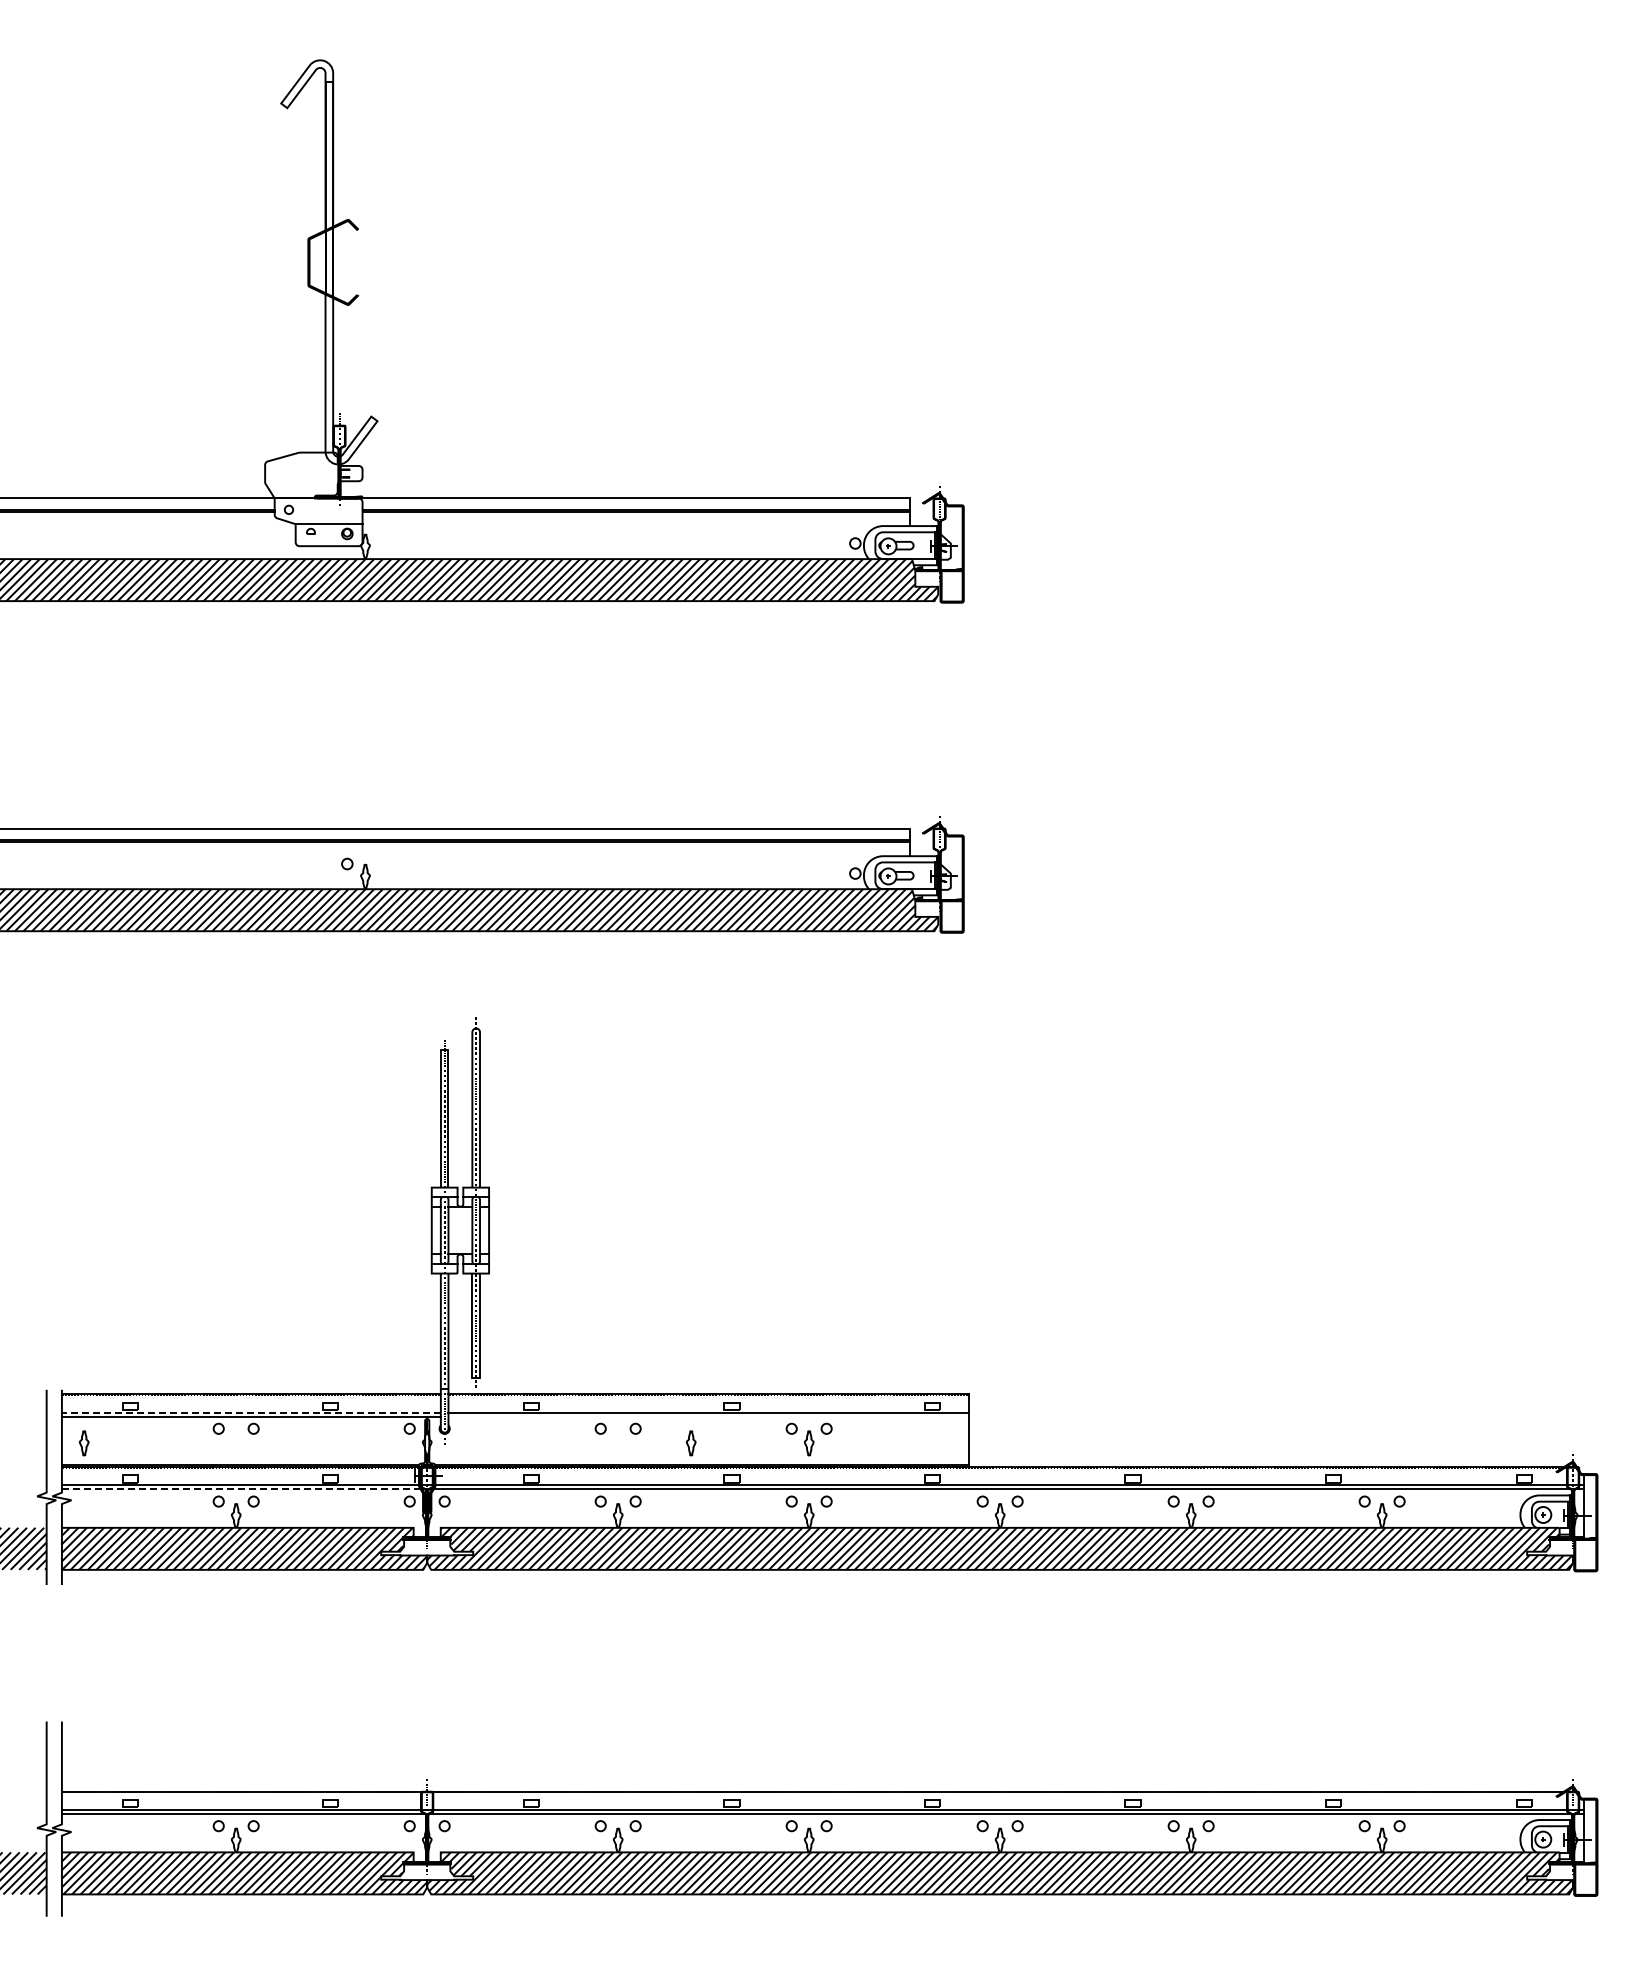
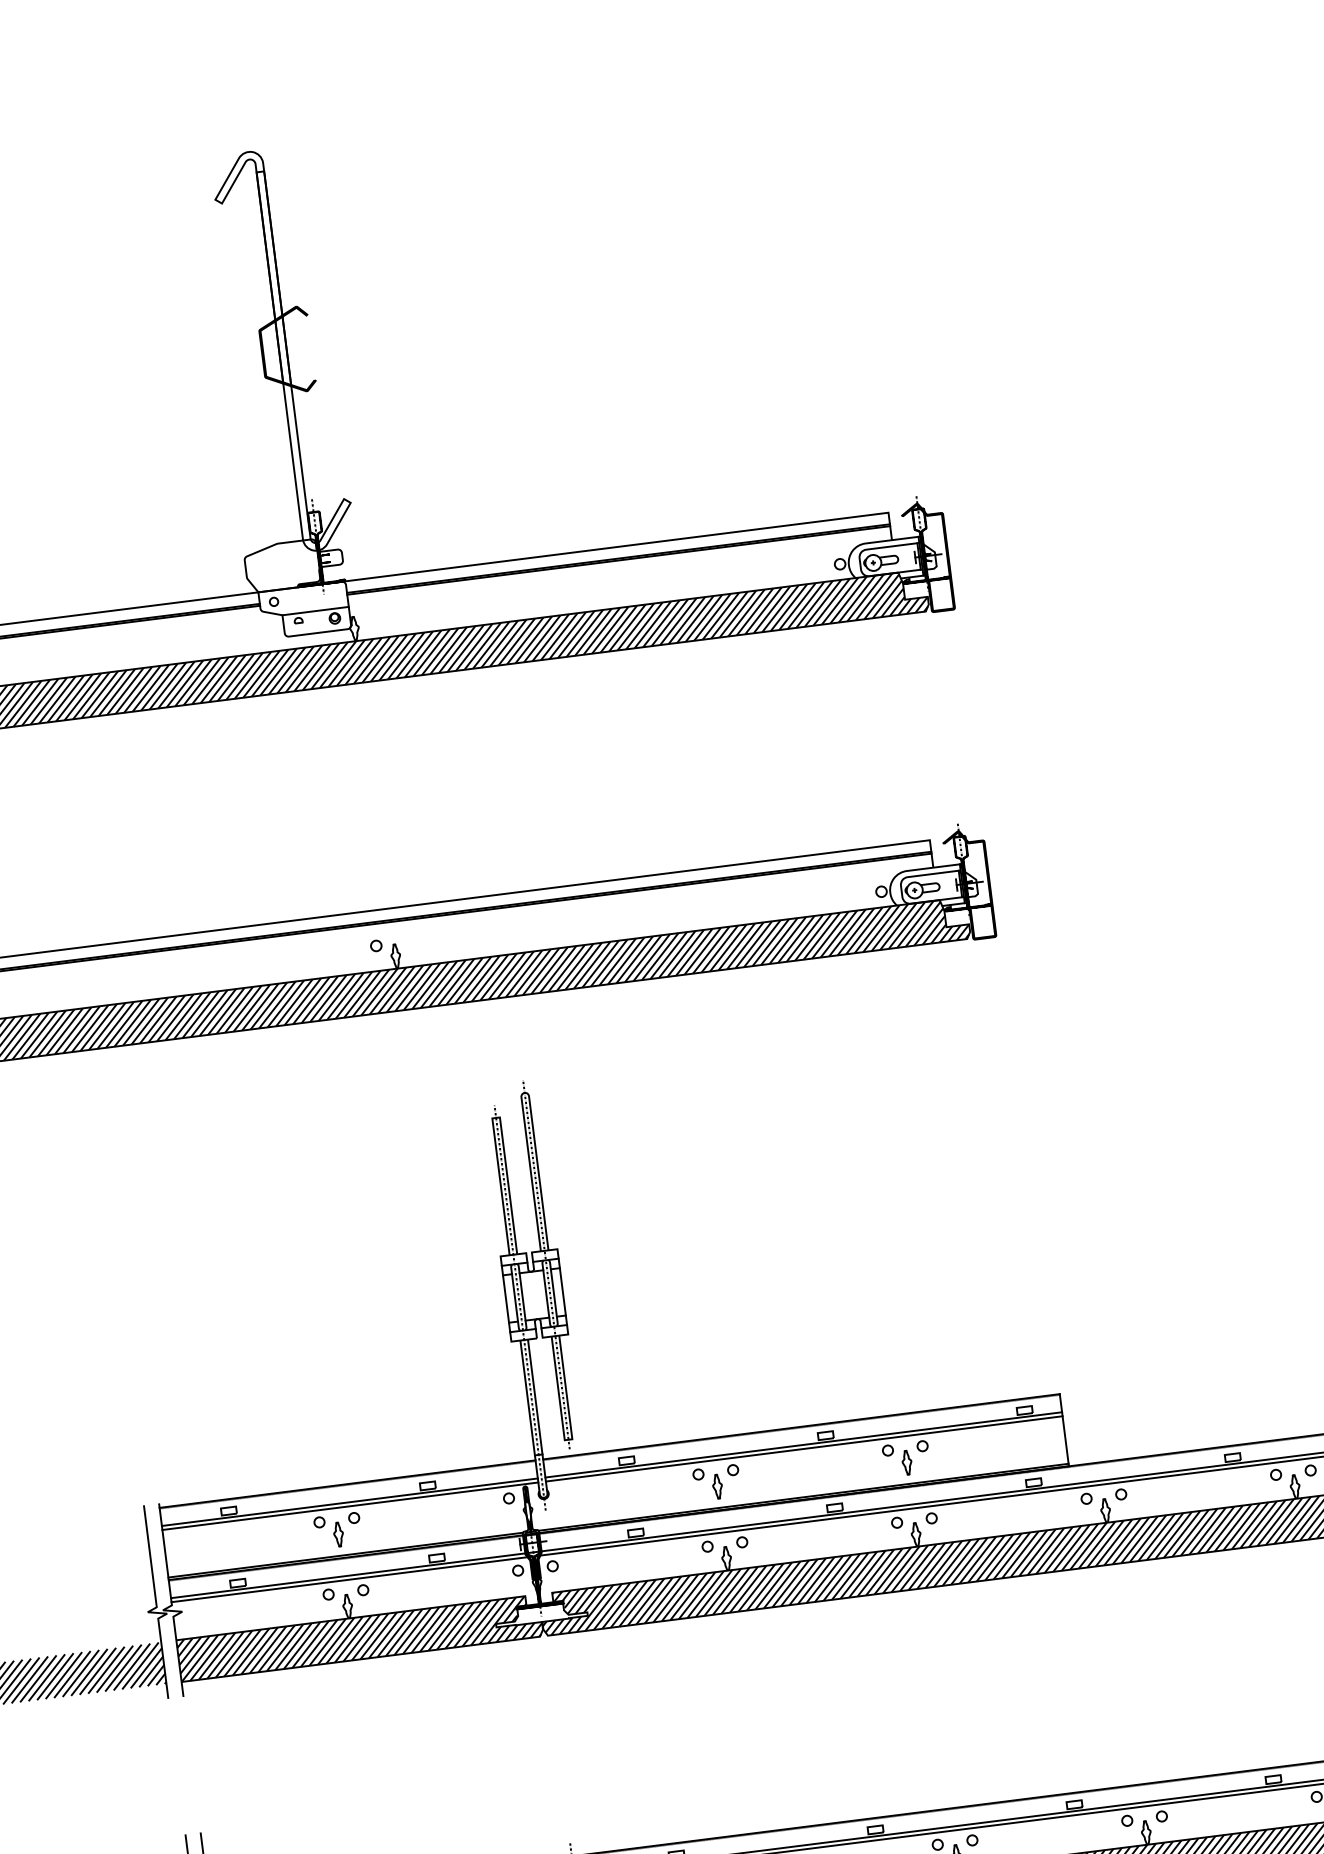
line: (250, 1412) -> (348, 1502), dashed -> solid
line: (708, 1416) -> (803, 1448), added
part: (84, 1443) -> (338, 1534), moved
part: (691, 1443) -> (717, 1486), moved
line: (241, 1489) -> (349, 1579), dashed -> solid

